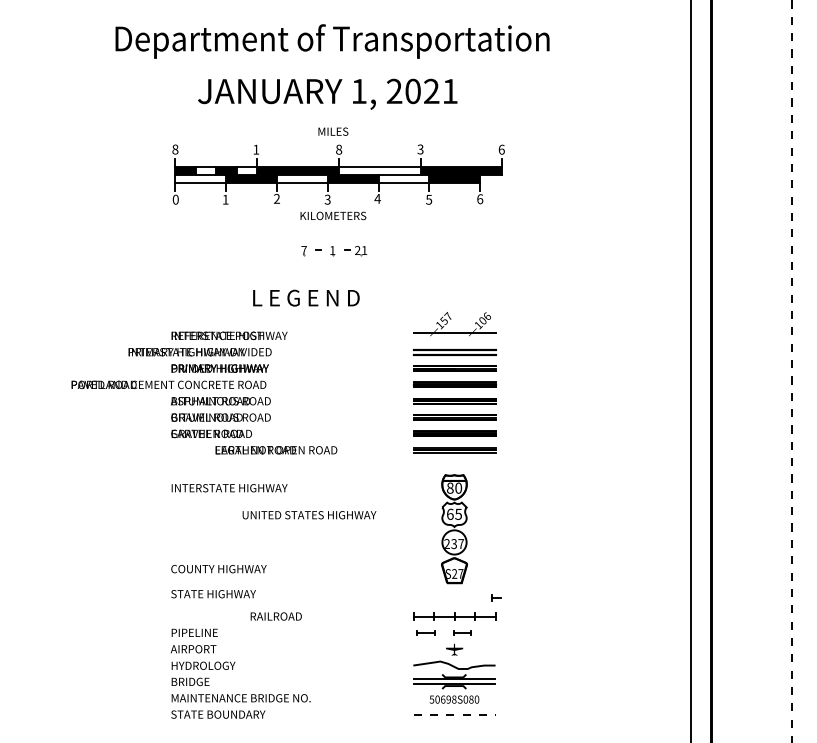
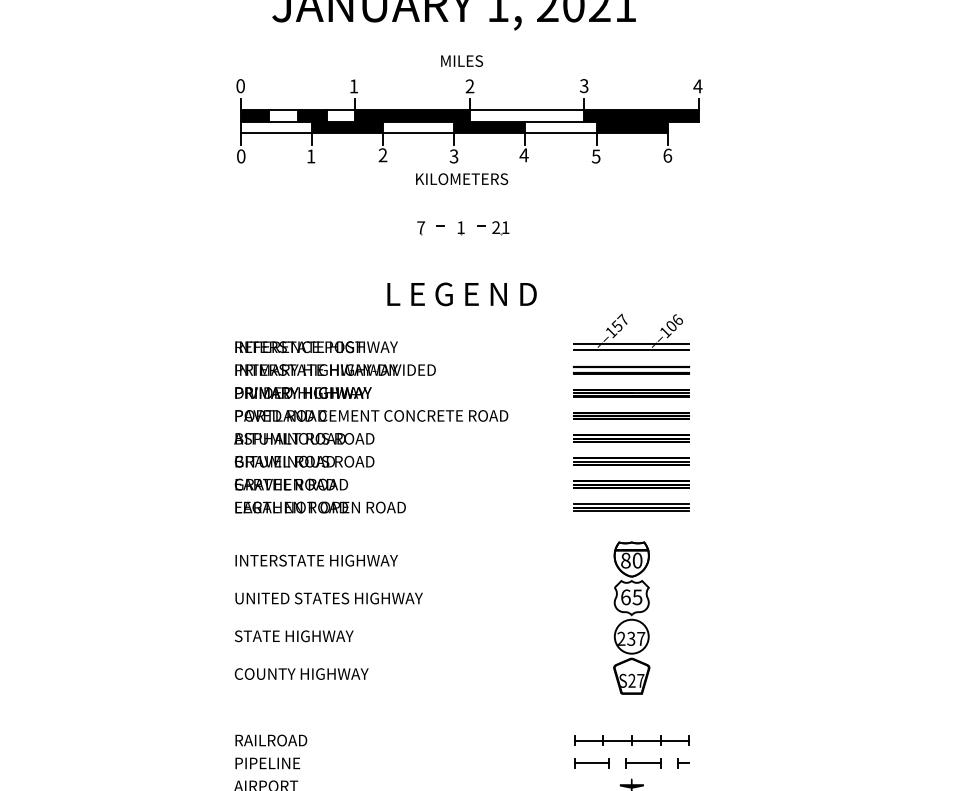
text: (175, 149) -> (240, 86), 8 -> 0
text: (339, 149) -> (470, 86), 8 -> 2
text: (501, 149) -> (697, 86), 6 -> 4
text: (306, 297) -> (462, 293), moved
line: (454, 338) -> (631, 350), added
text: (199, 352) -> (334, 370), moved
text: (168, 384) -> (371, 415), moved
text: (276, 450) -> (320, 507), moved
text: (309, 515) -> (329, 598), moved
text: (213, 594) -> (294, 636), moved
part: (496, 597) -> (683, 762), moved
text: (275, 616) -> (270, 740), moved
part: (425, 632) -> (591, 762), size x1.43
part: (462, 632) -> (642, 762), size x1.43

